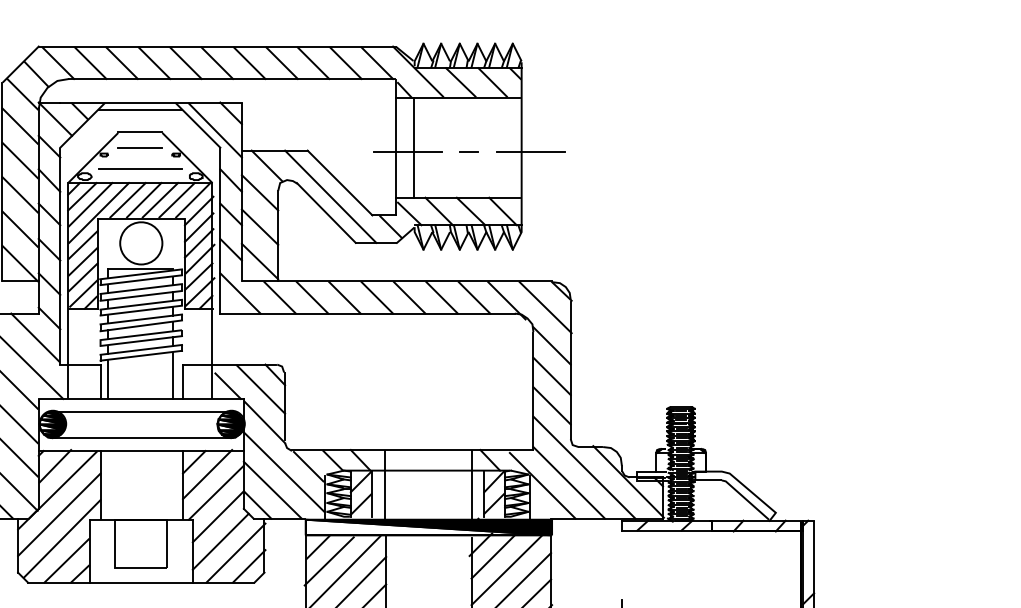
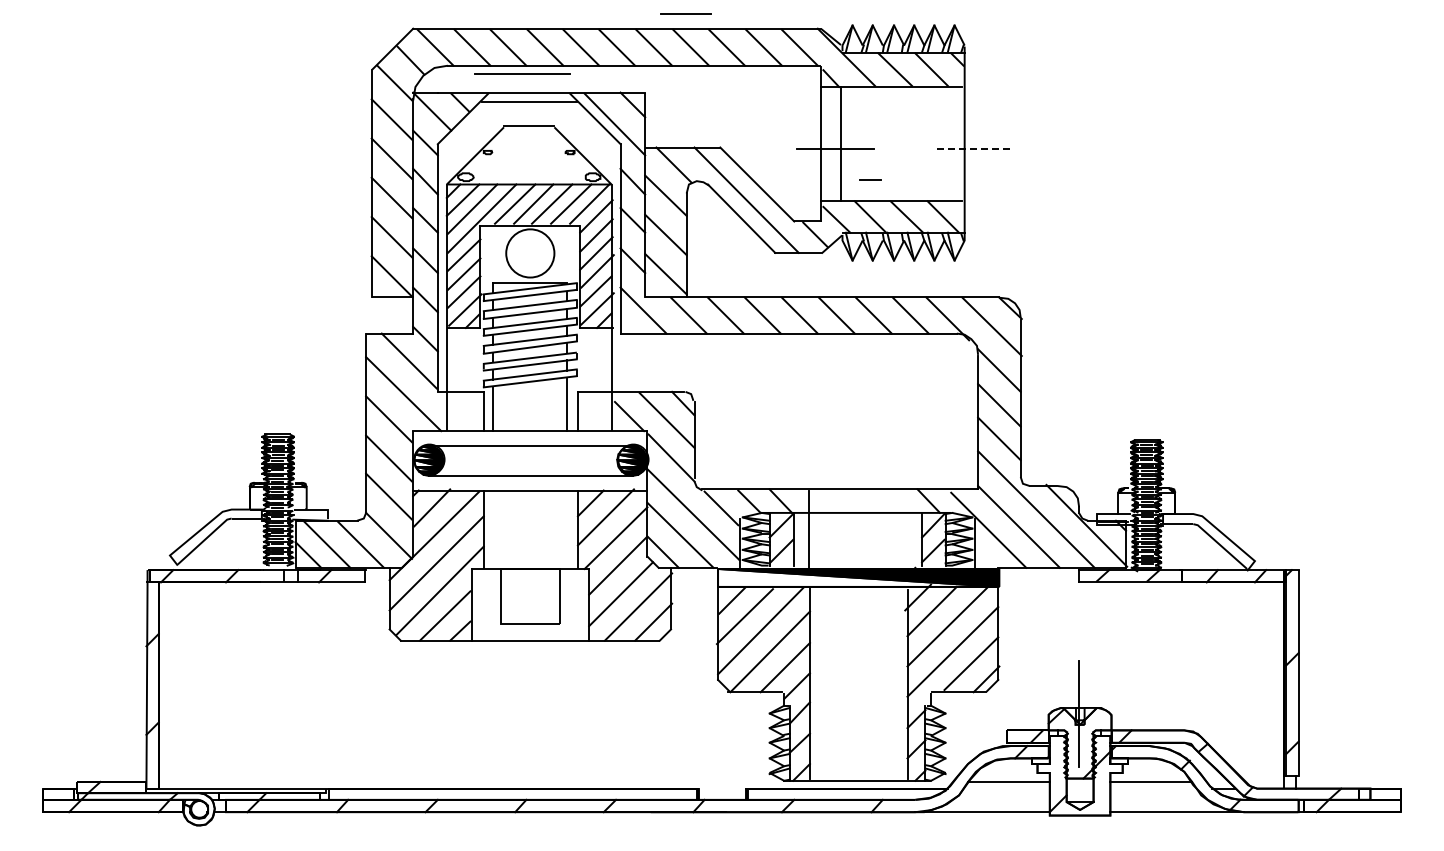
line: (139, 147) -> (685, 13), moved
line: (468, 151) -> (870, 179), moved
line: (531, 151) -> (975, 148), solid -> dashed
line: (140, 169) -> (522, 73), moved
line: (471, 484) -> (907, 528), removed

